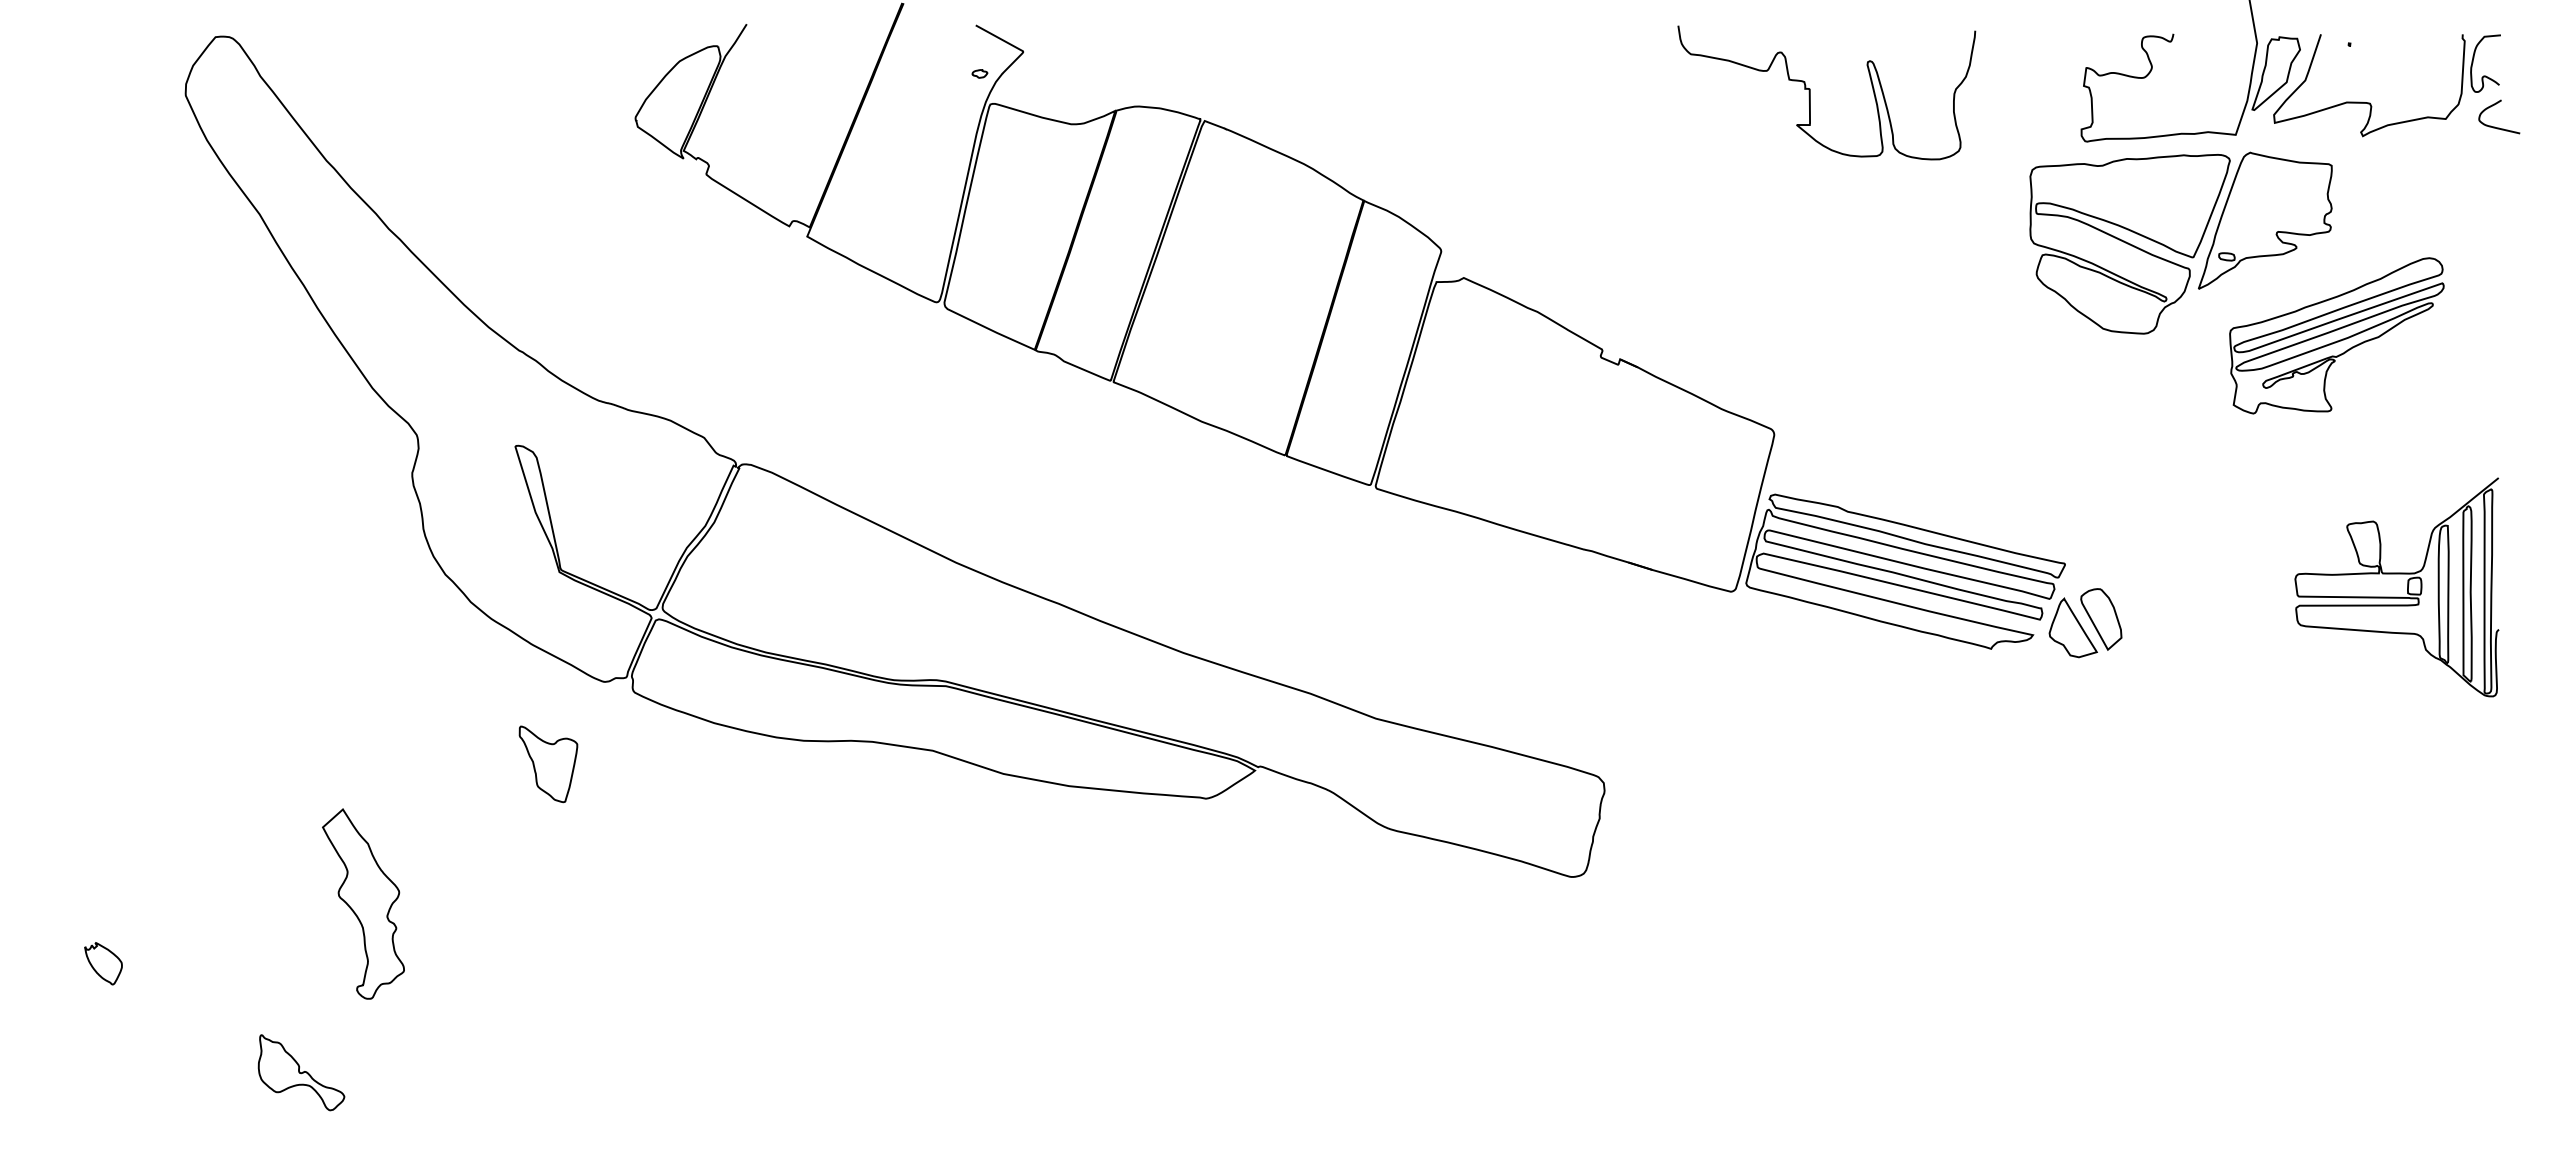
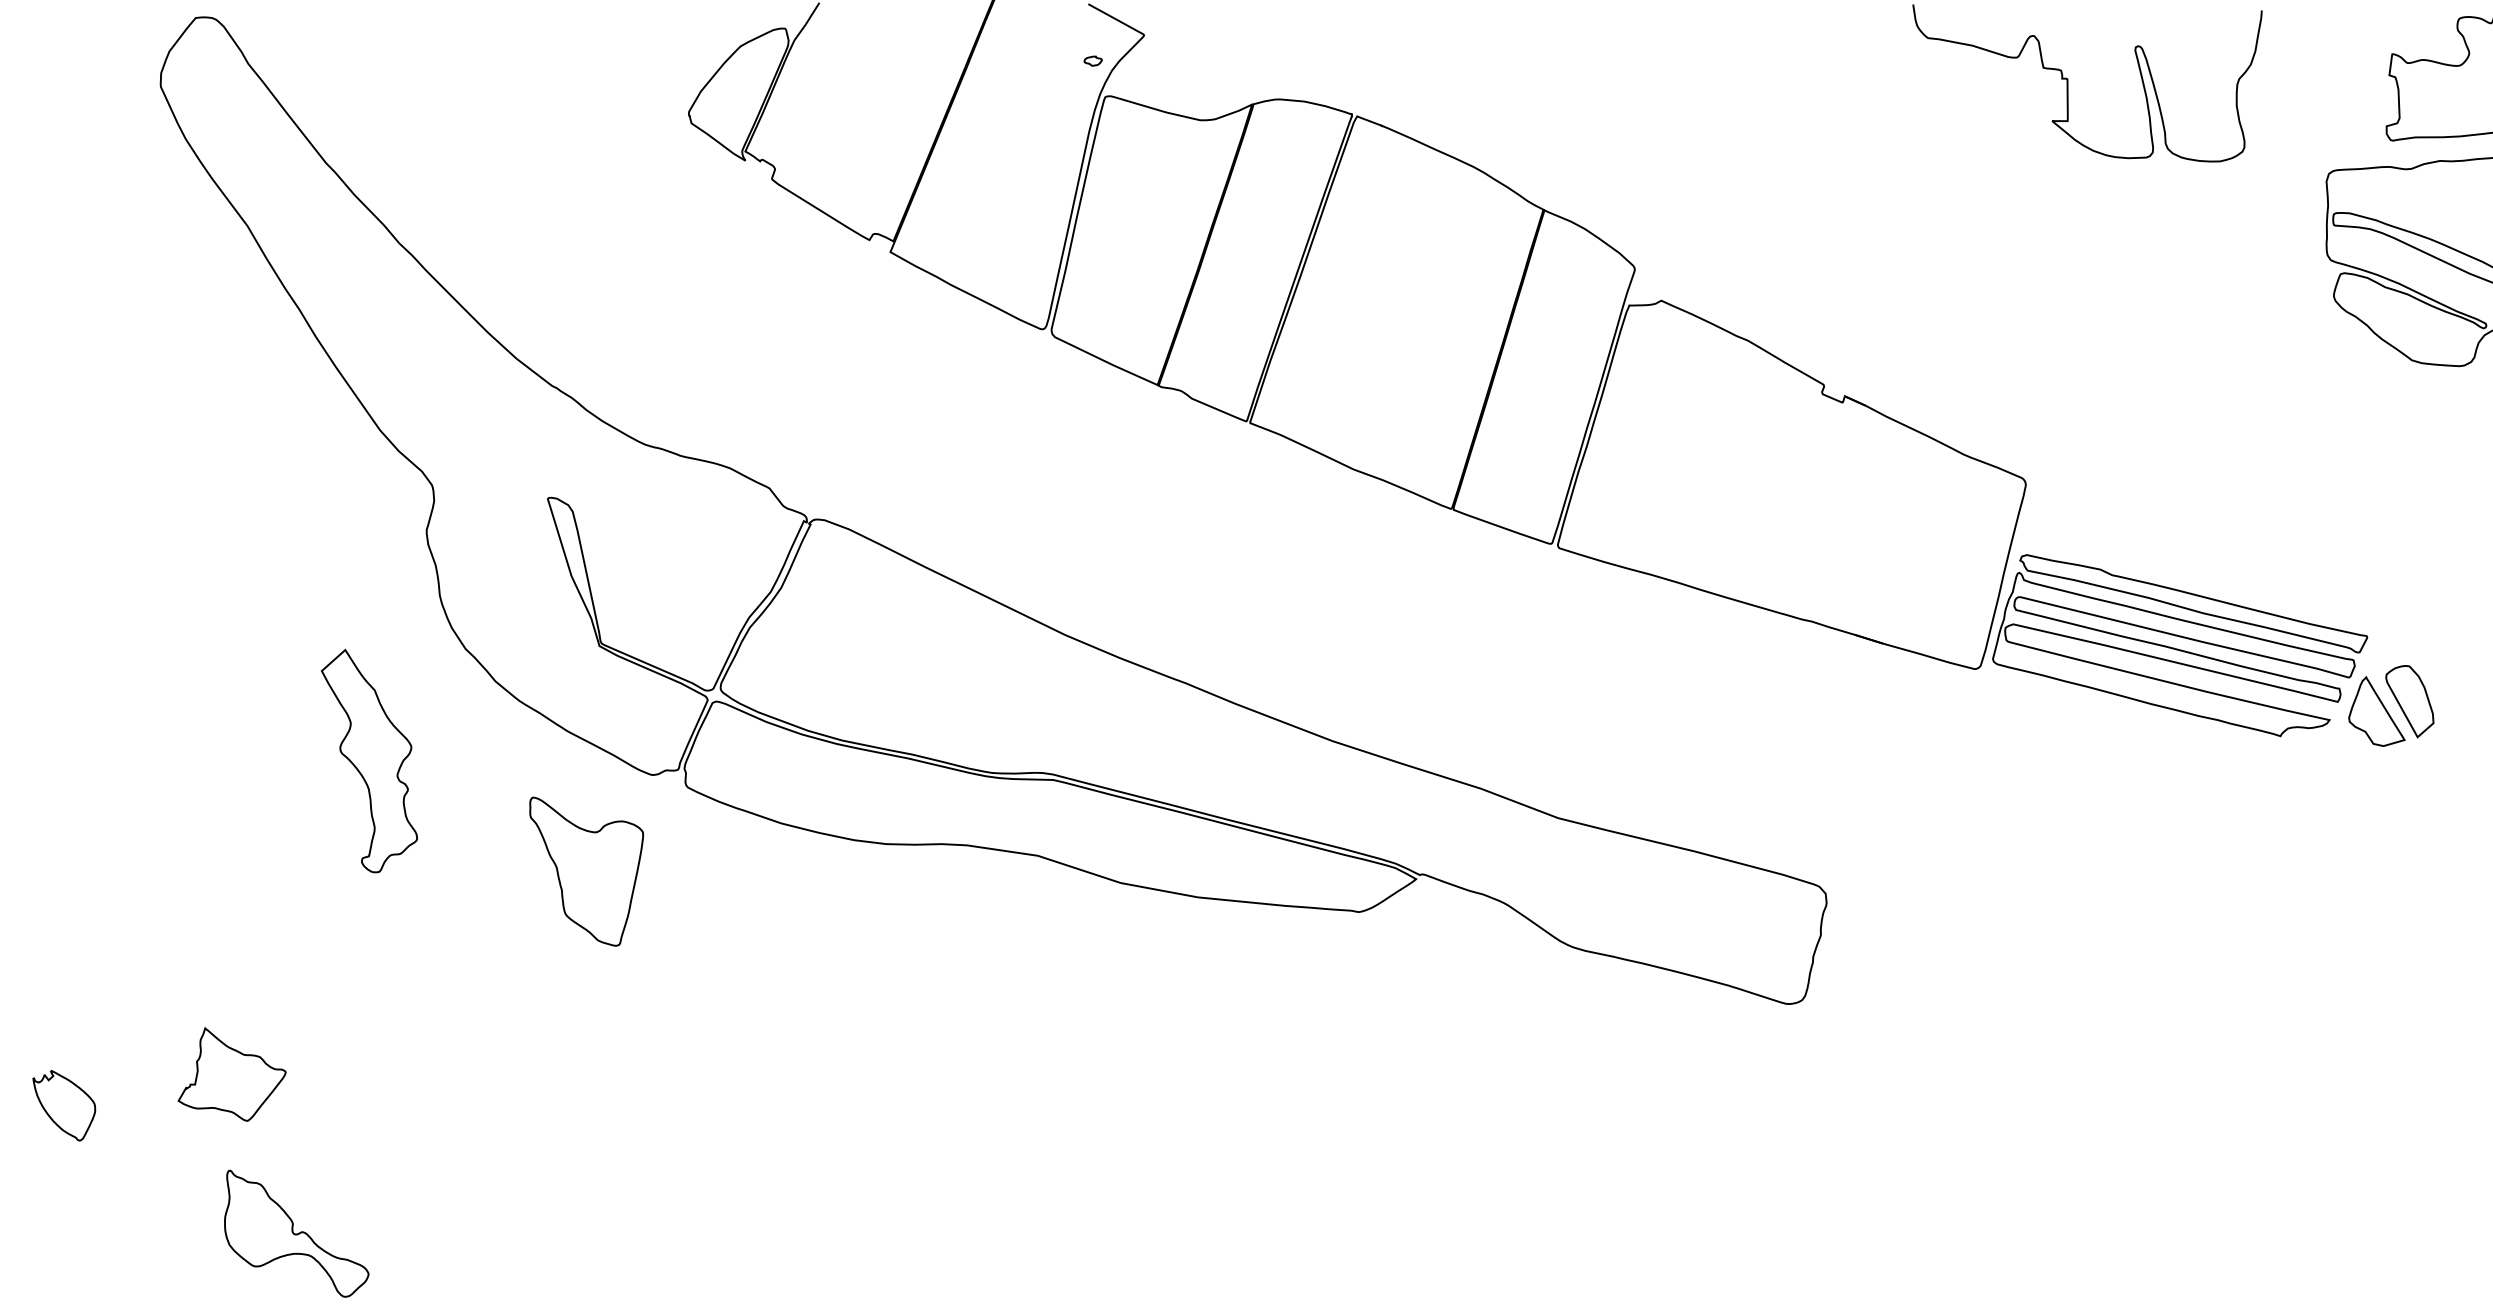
part: (548, 764) -> (586, 871), size x1.67
part: (363, 903) -> (369, 760), moved
part: (246, 936) -> (232, 1073), added
part: (103, 963) -> (64, 1105), size x1.43
part: (301, 1072) -> (296, 1233), size x1.43

